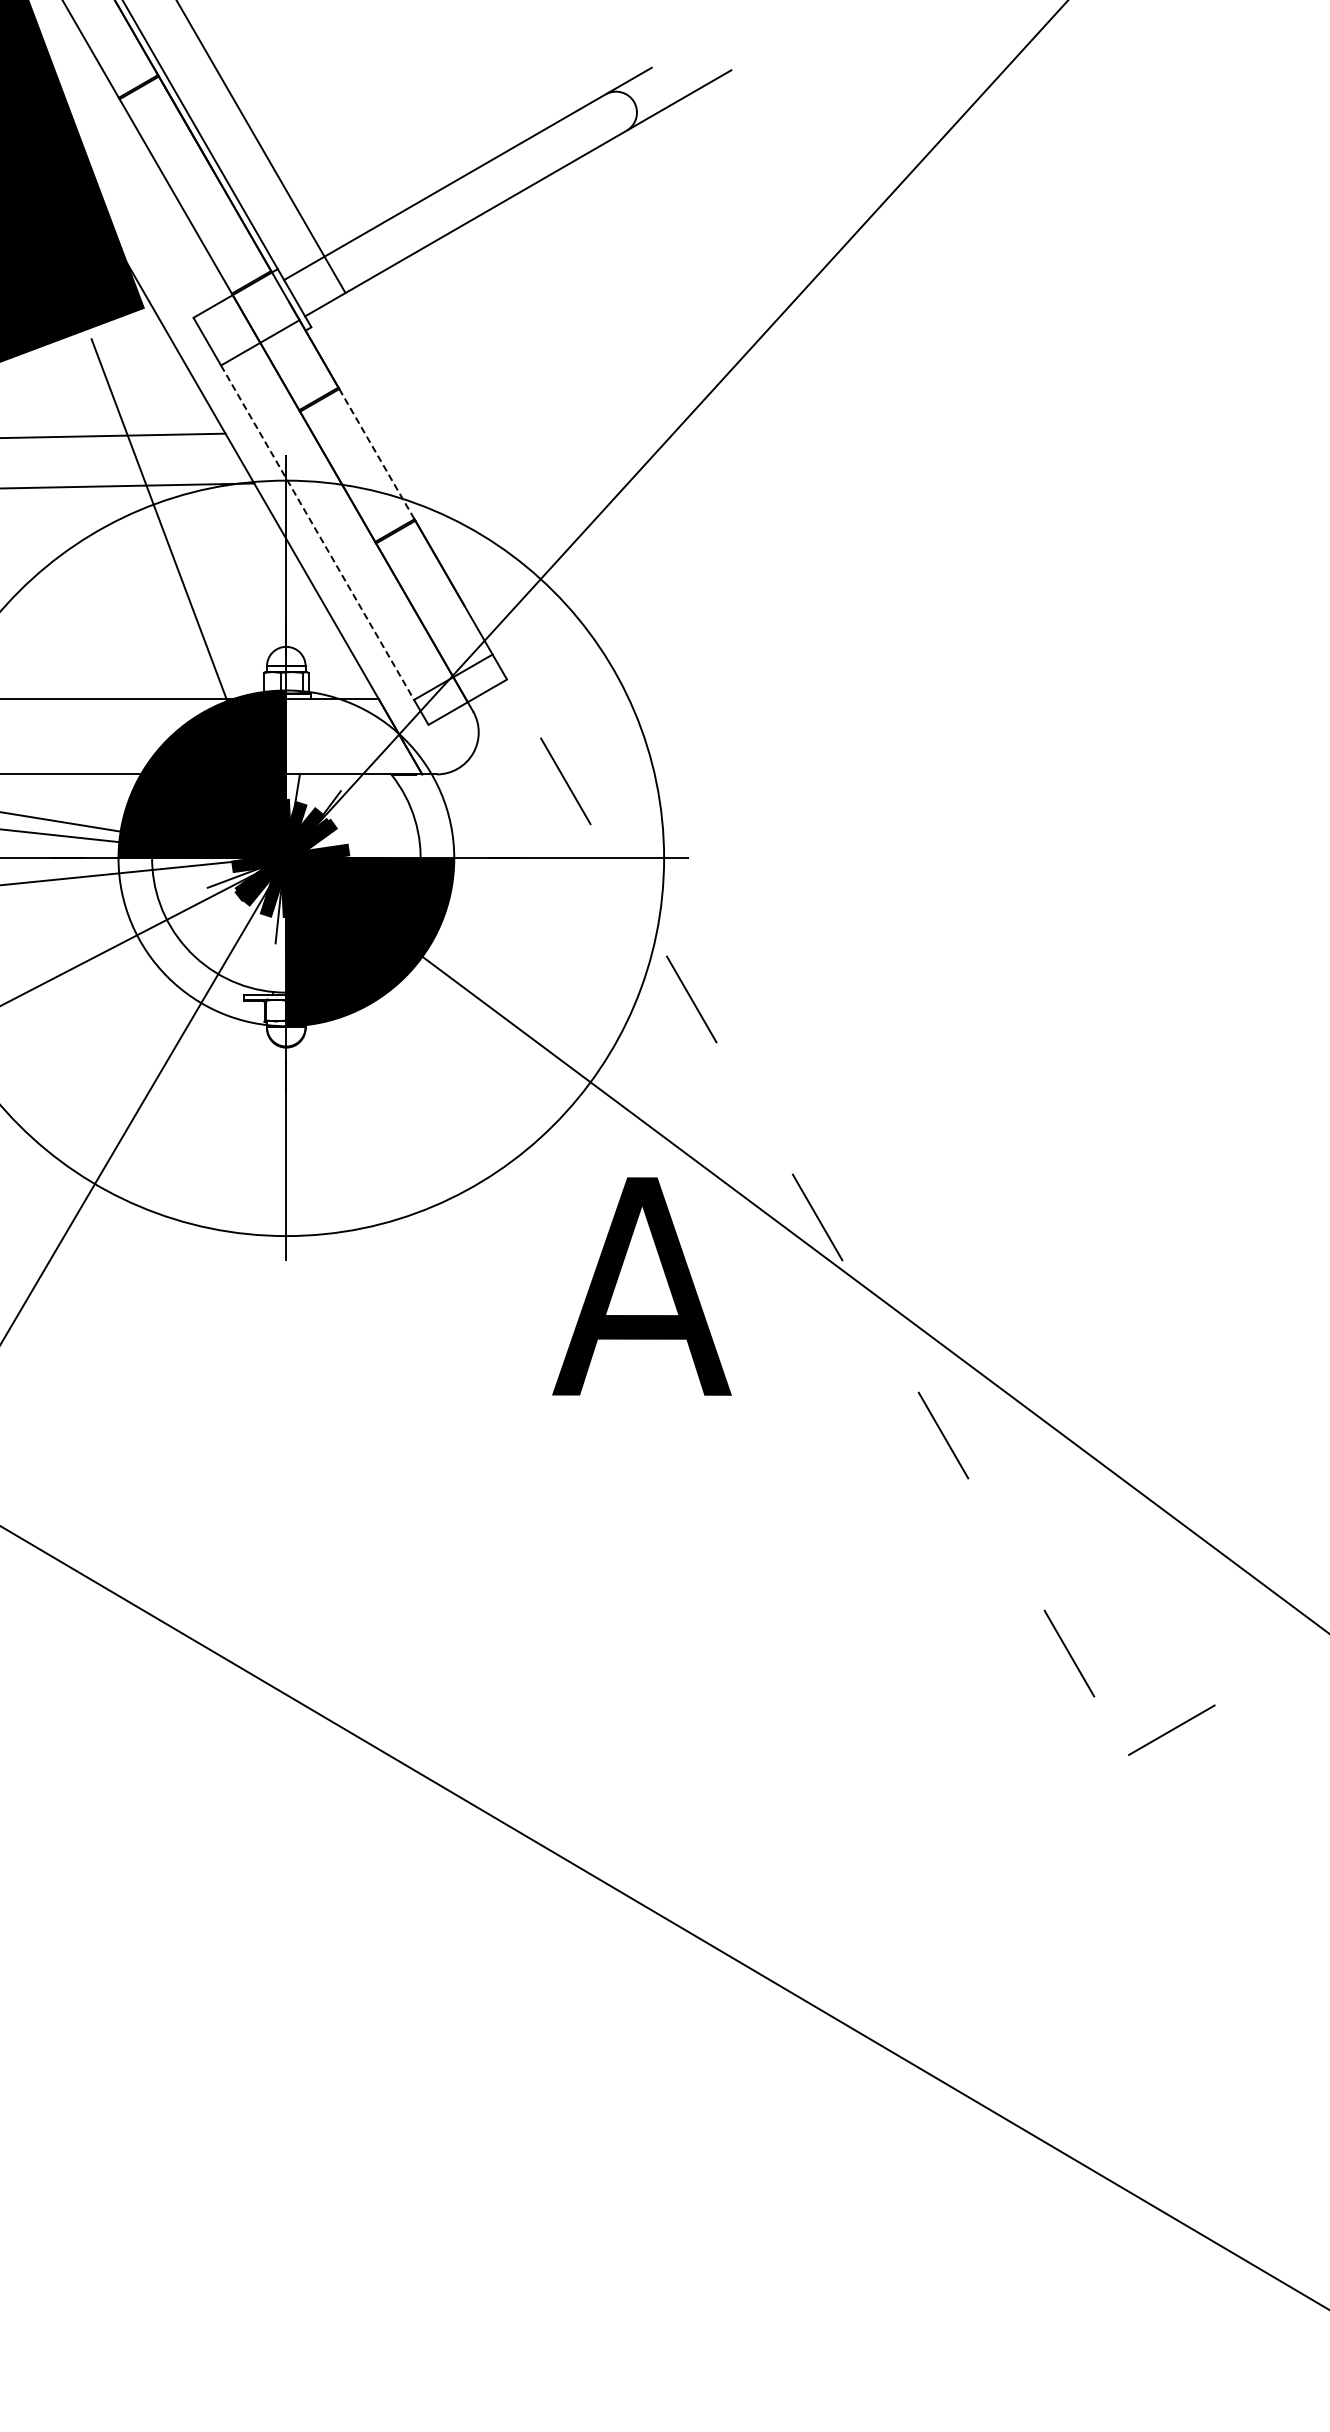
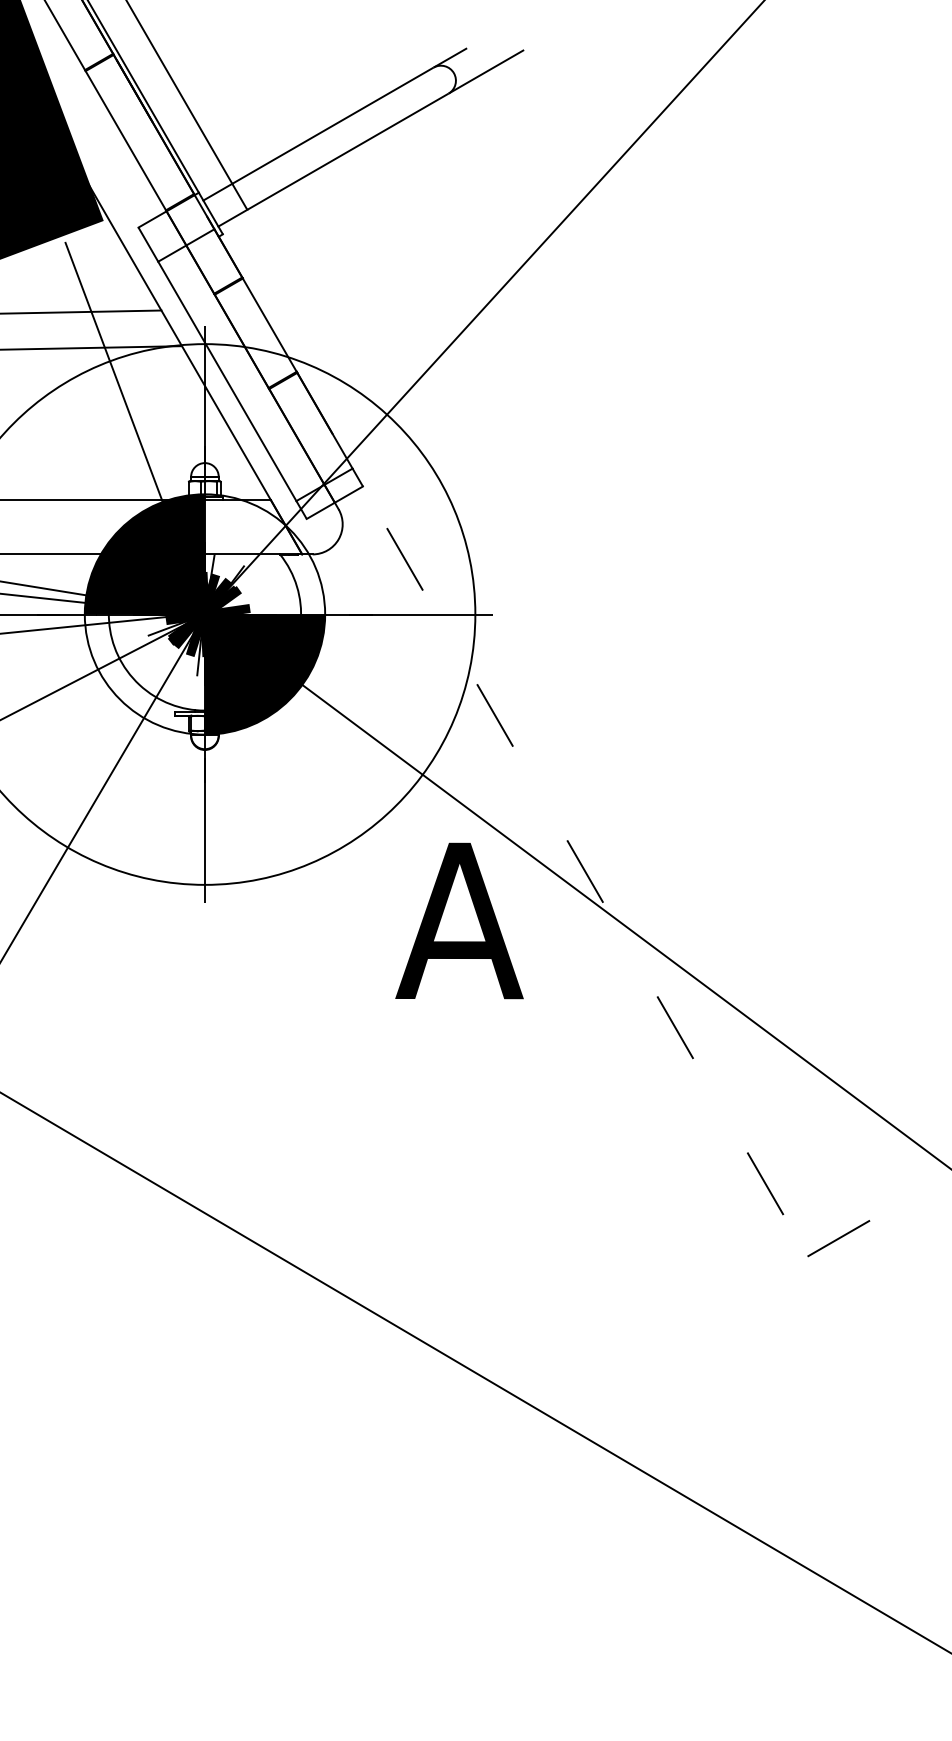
line: (377, 454) -> (270, 325), dashed -> solid
line: (317, 533) -> (227, 381), dashed -> solid

